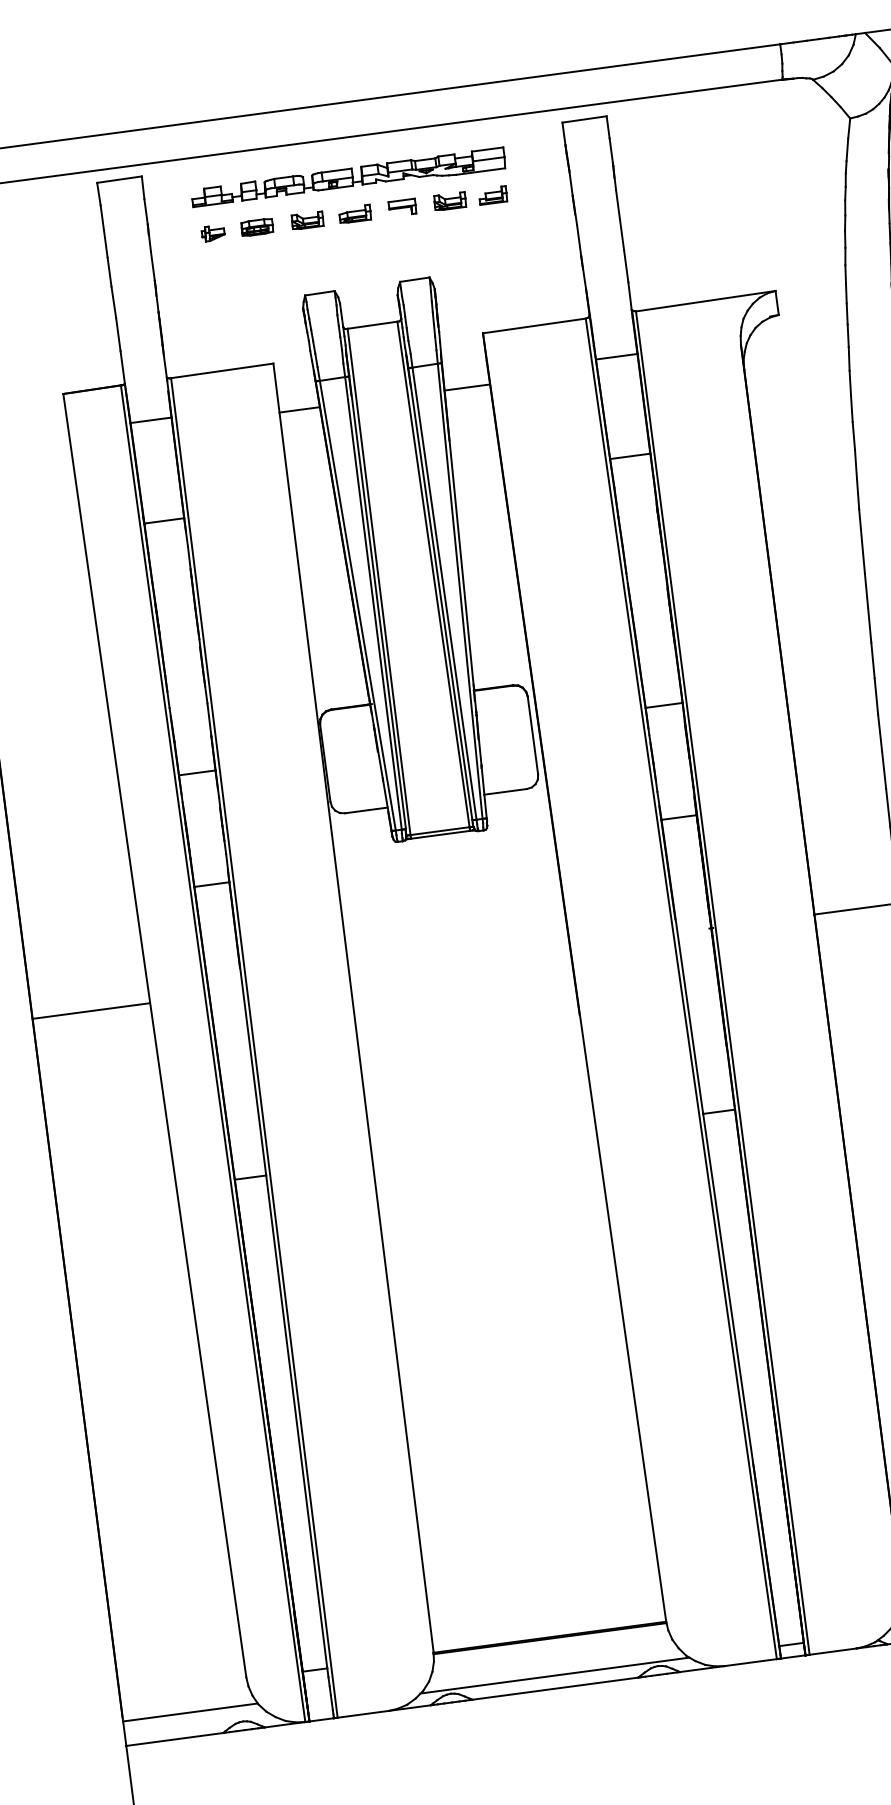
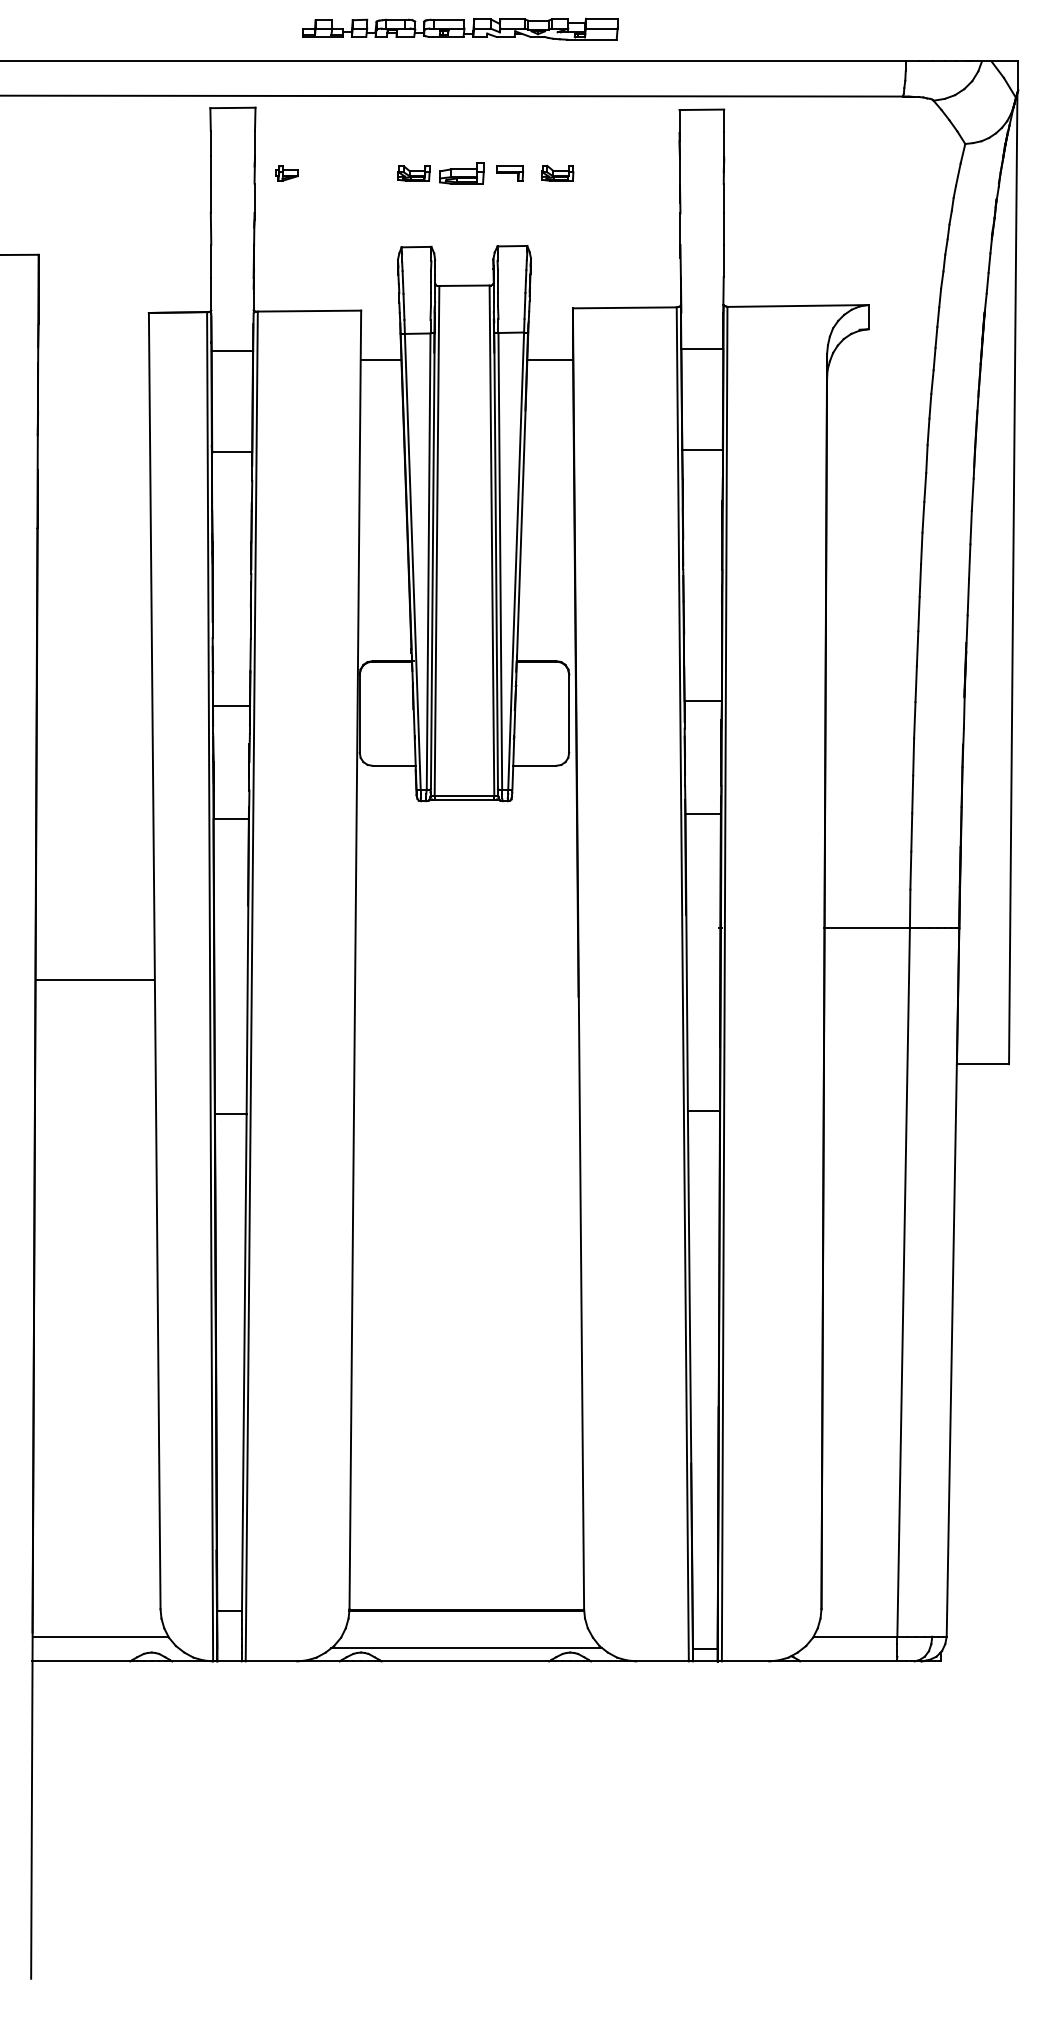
part: (348, 177) -> (460, 28), moved
part: (492, 195) -> (600, 172), removed
part: (354, 214) -> (461, 173), size x1.4
part: (256, 227) -> (362, 173), removed
part: (213, 233) -> (286, 173), moved
line: (90, 1011) -> (94, 980), moved

